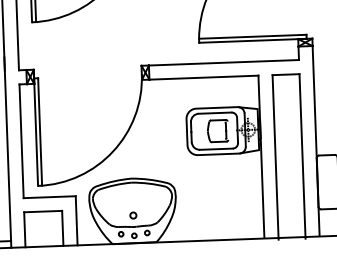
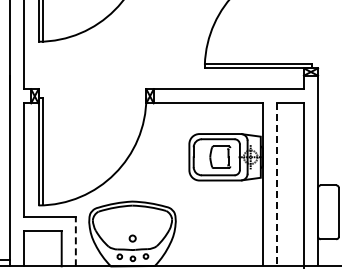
line: (275, 158) -> (276, 186), solid -> dashed
line: (76, 220) -> (75, 241), solid -> dashed

